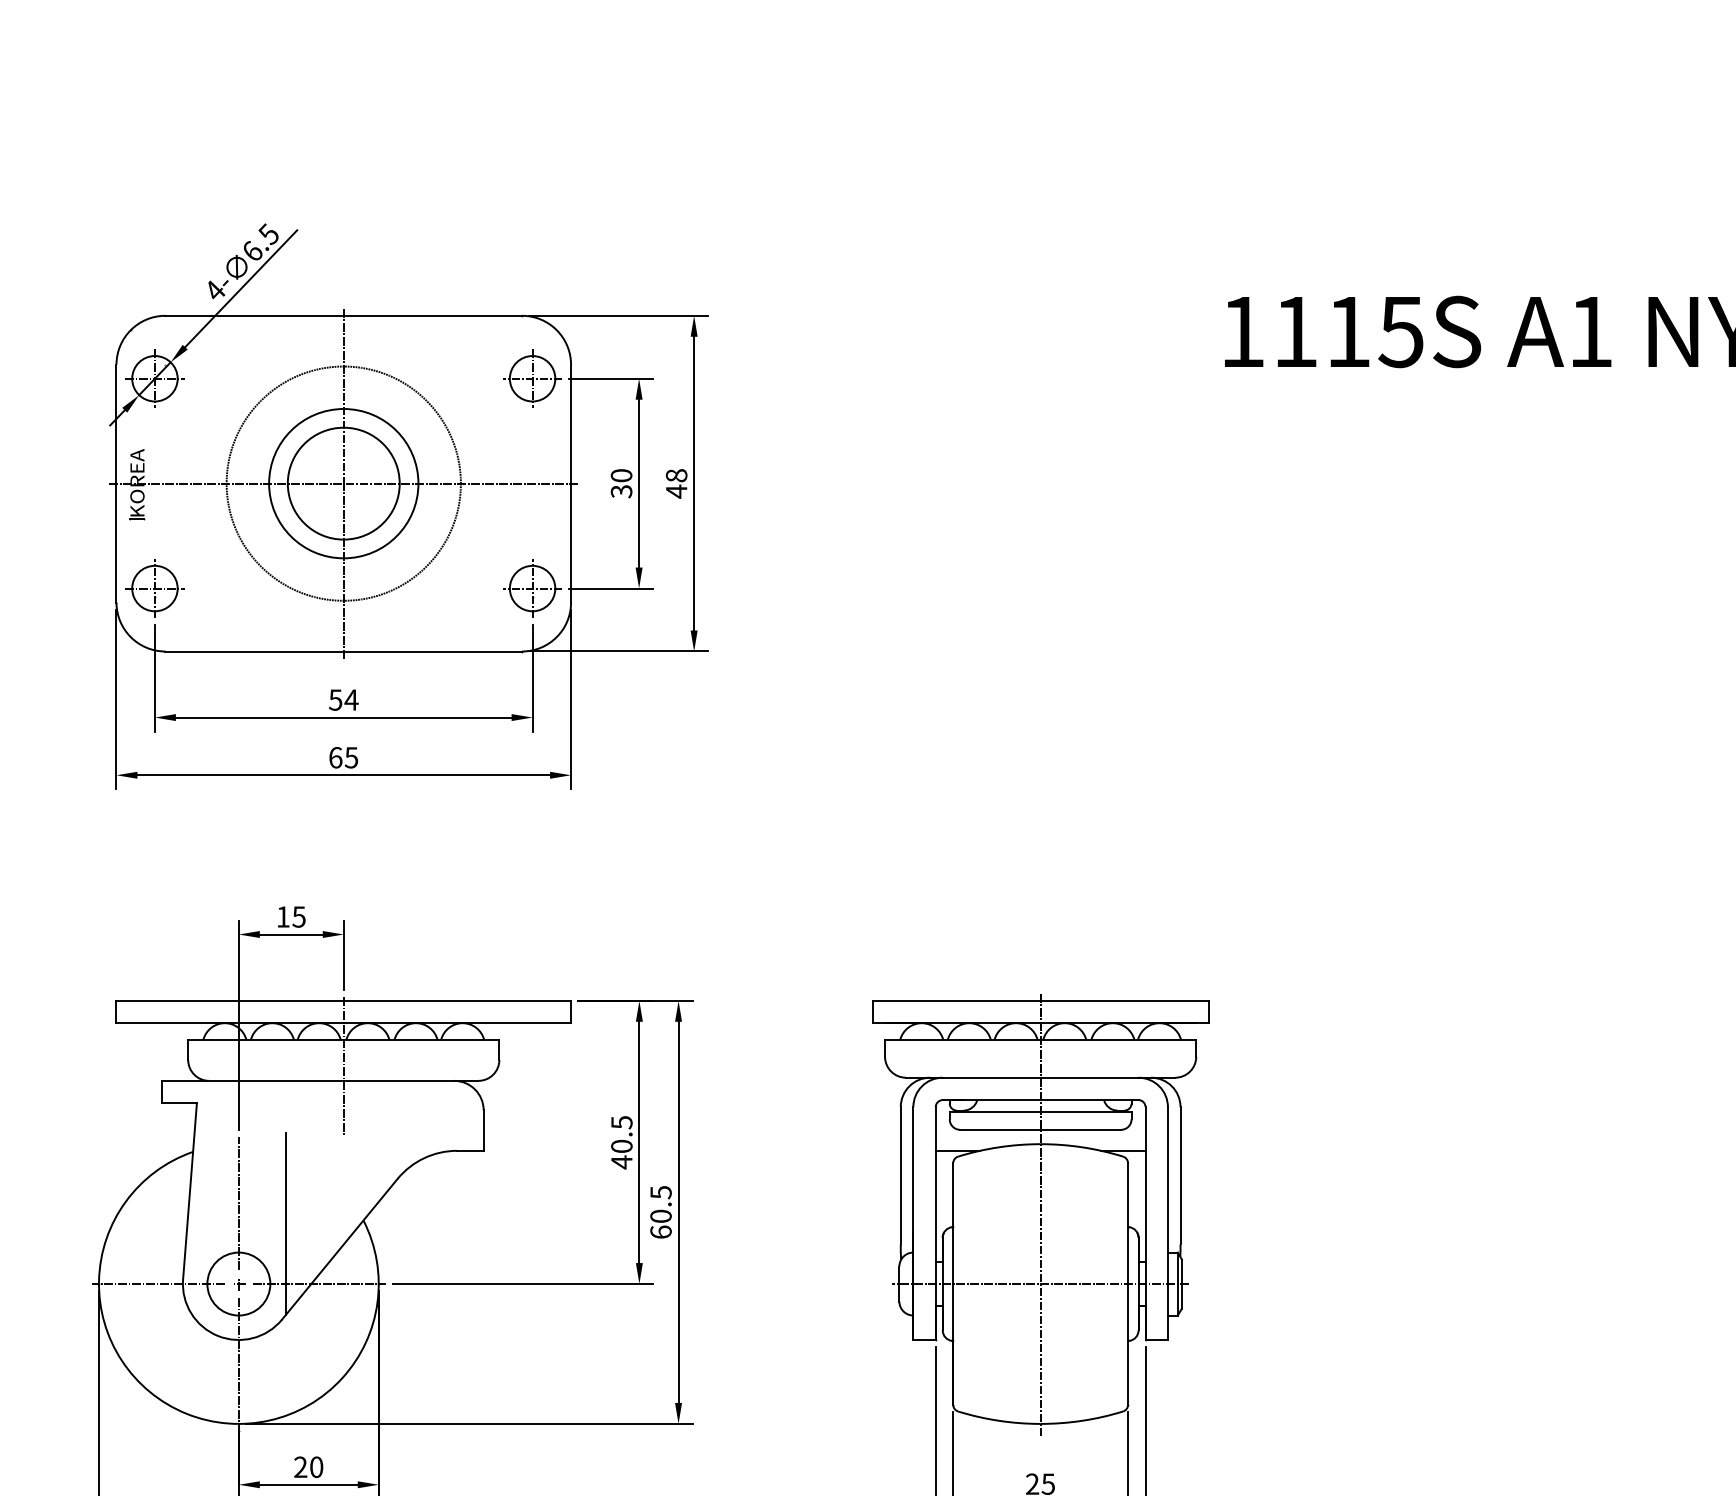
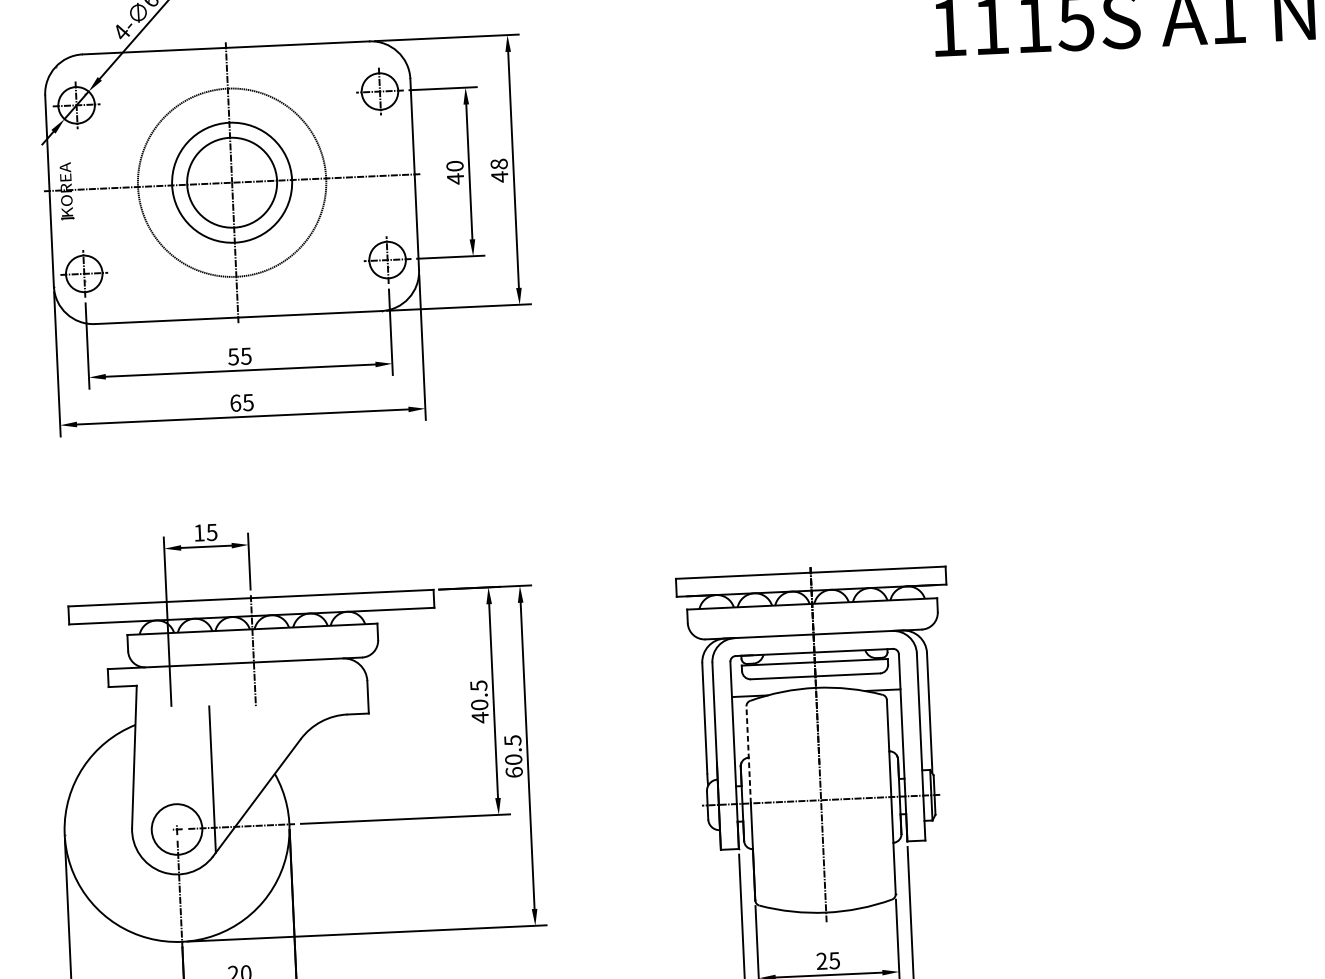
text: (621, 491) -> (455, 178), 30 -> 40
text: (351, 699) -> (246, 355), 54 -> 55
line: (238, 1203) -> (173, 764), removed
line: (953, 1223) -> (748, 754), solid -> dashed
line: (158, 1284) -> (112, 832), removed

